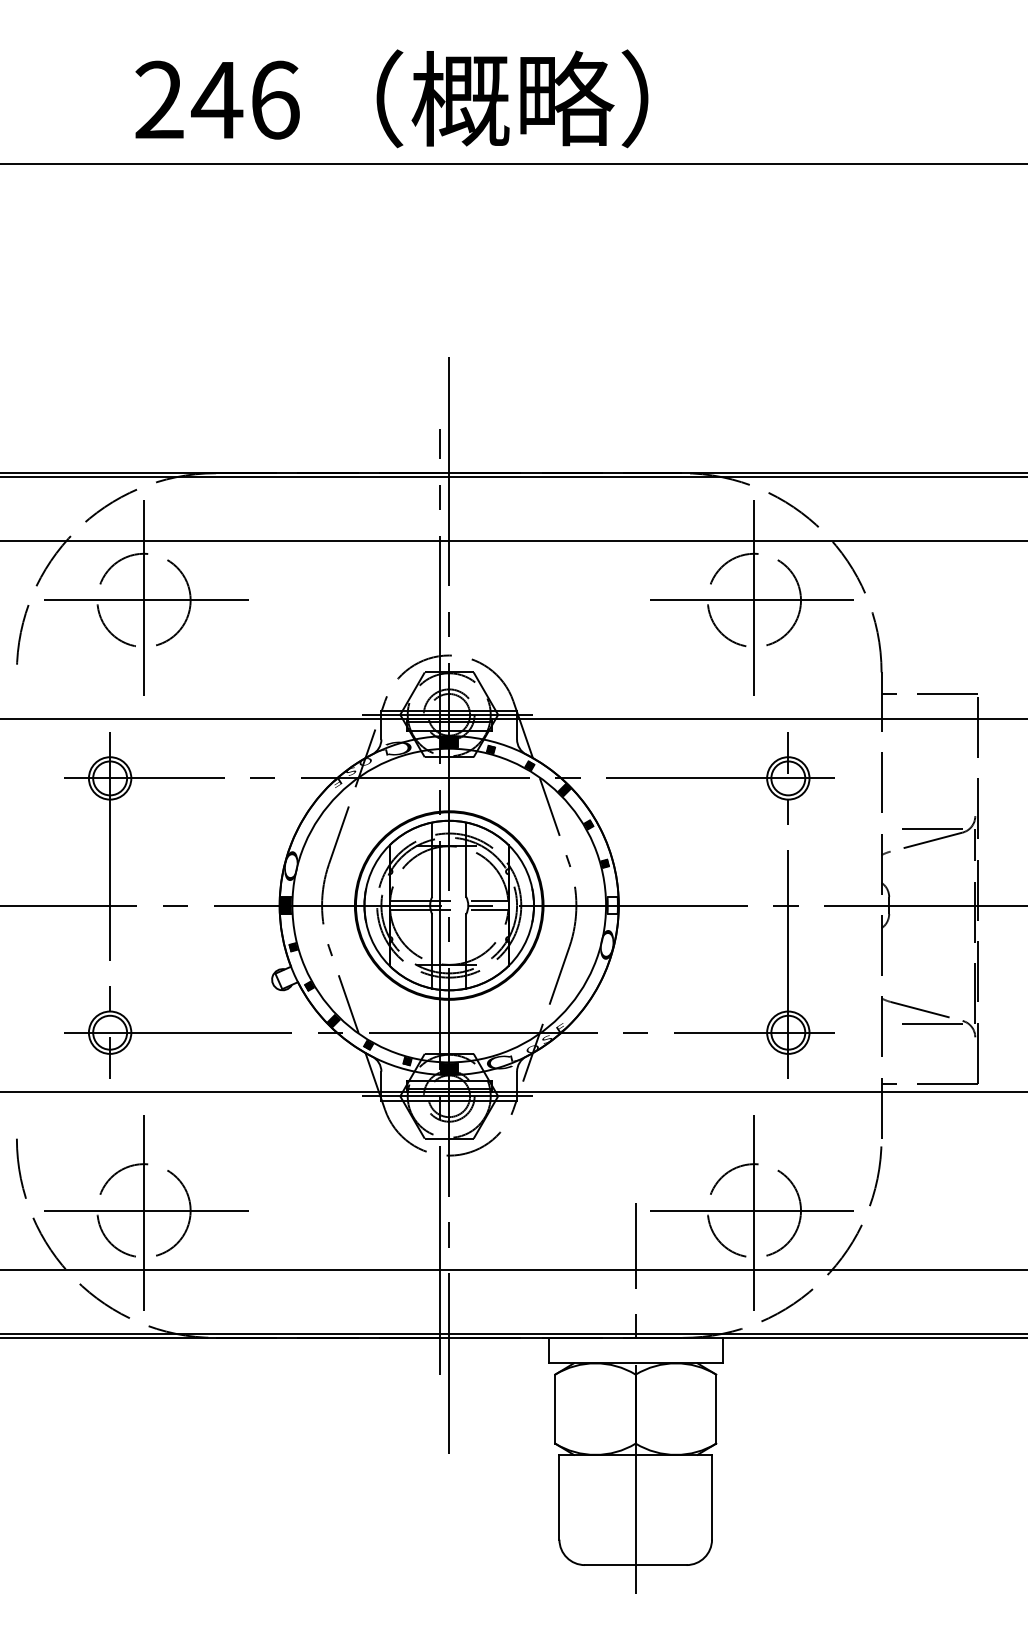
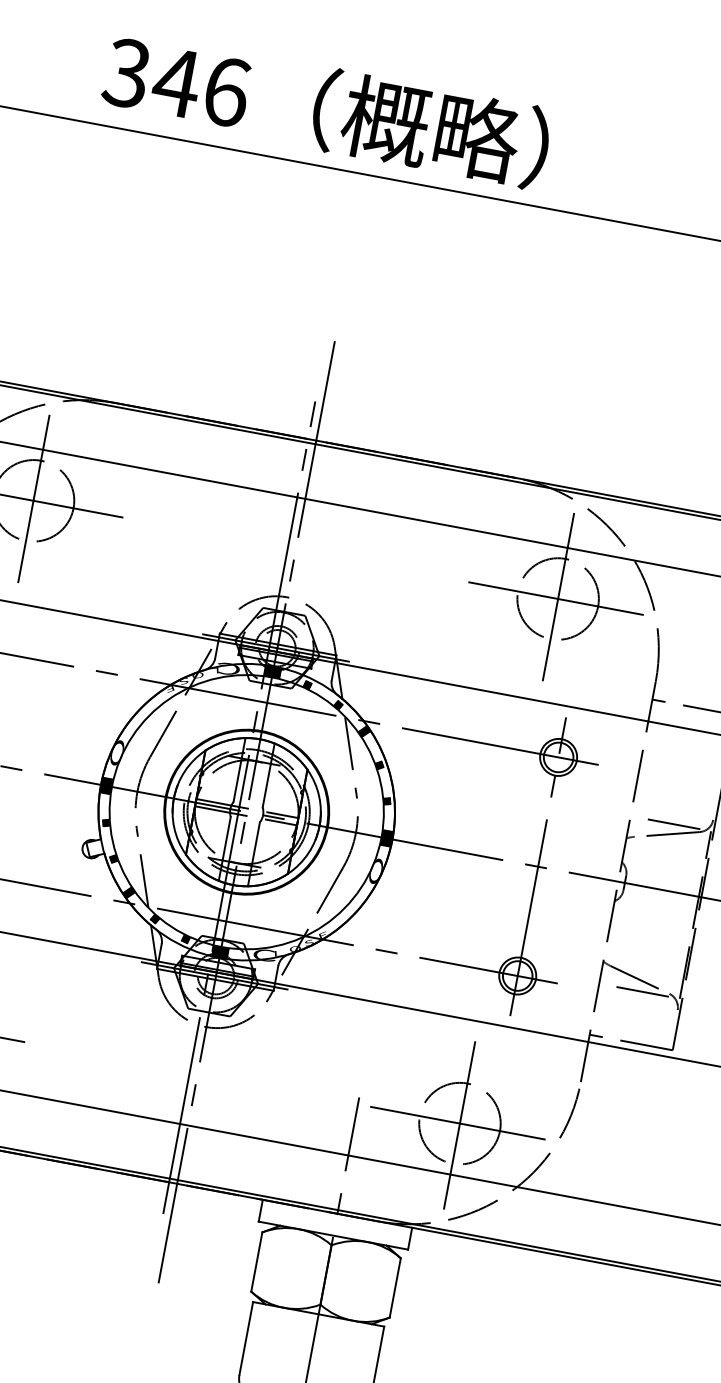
text: (158, 100) -> (126, 73), 246 -> 346
hatch: (612, 905) -> (387, 838), added

